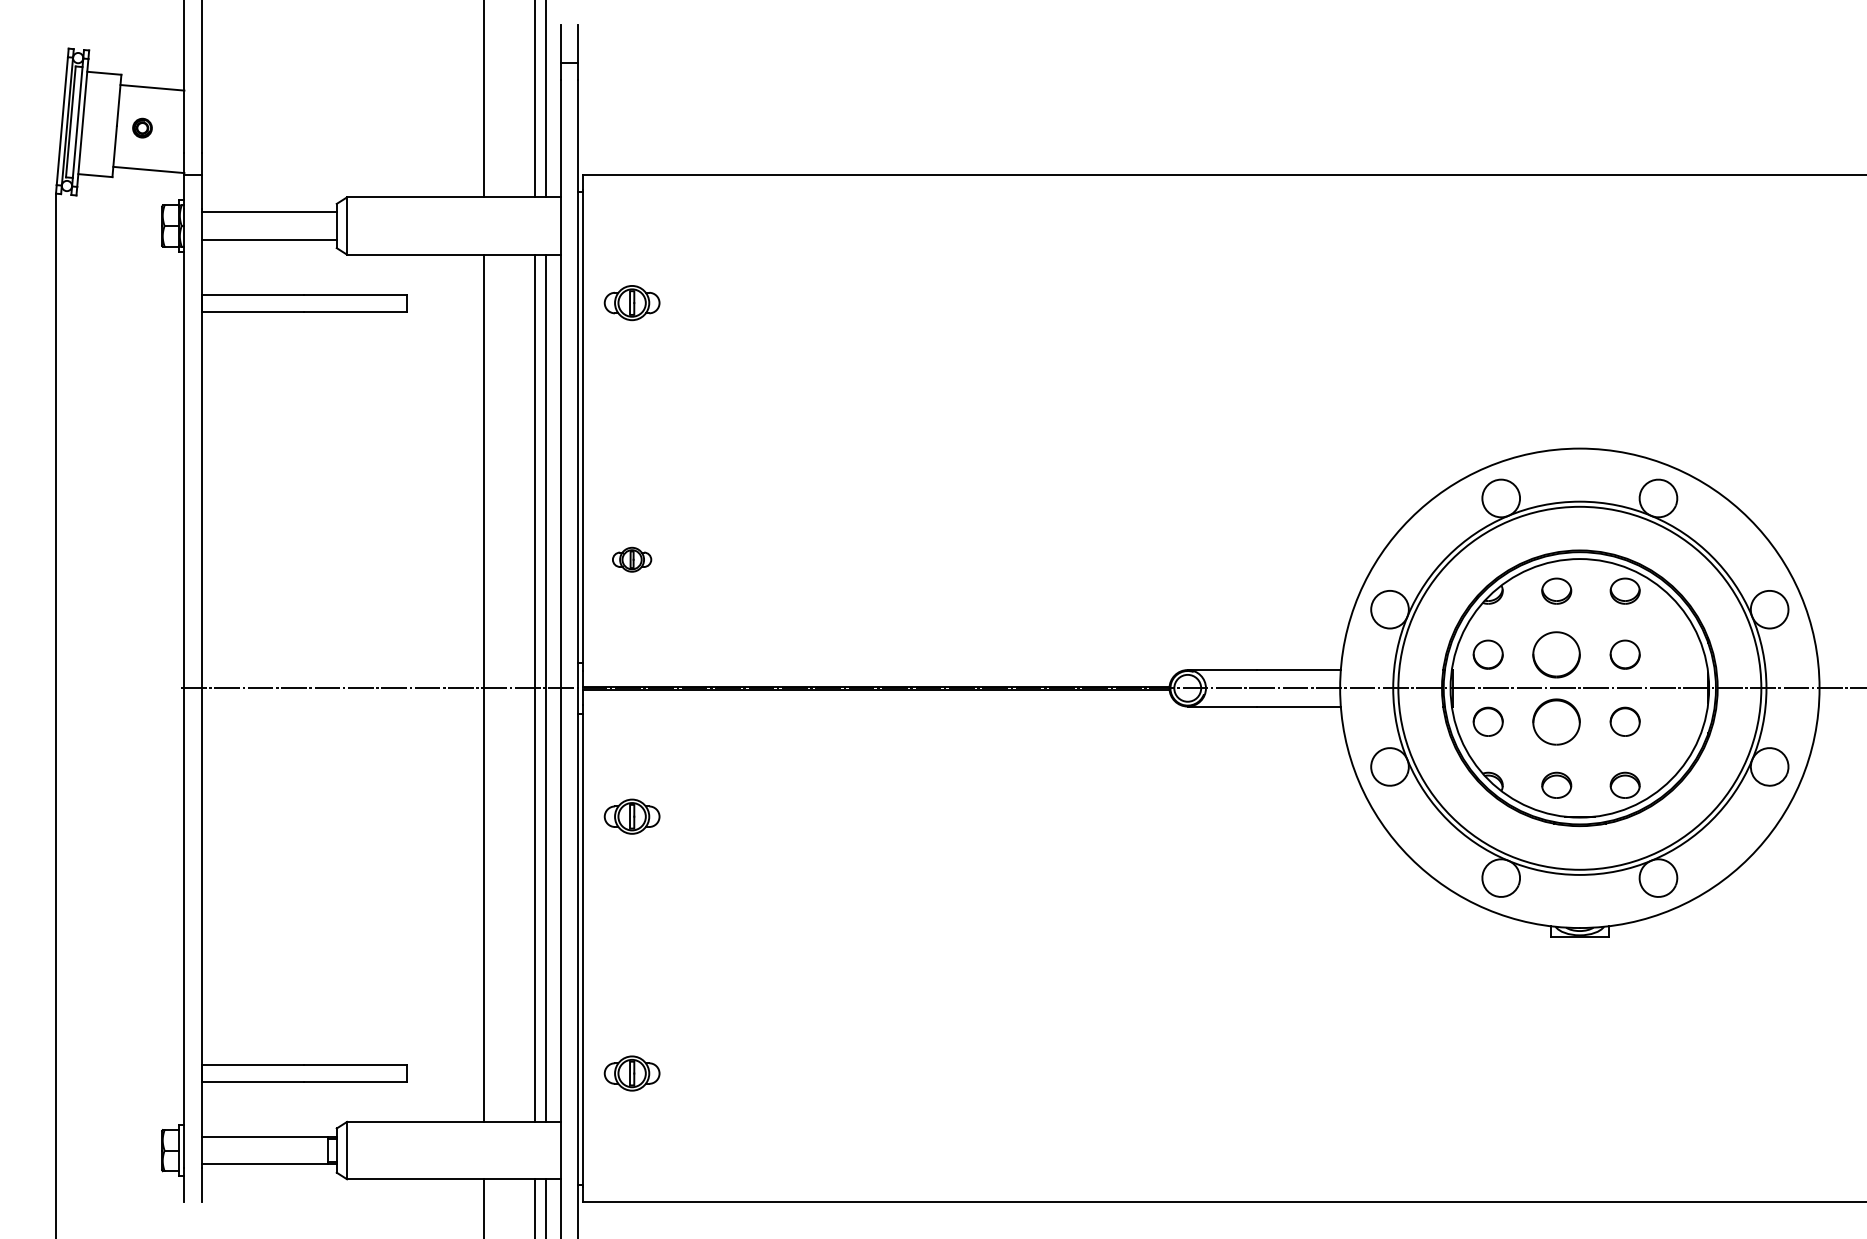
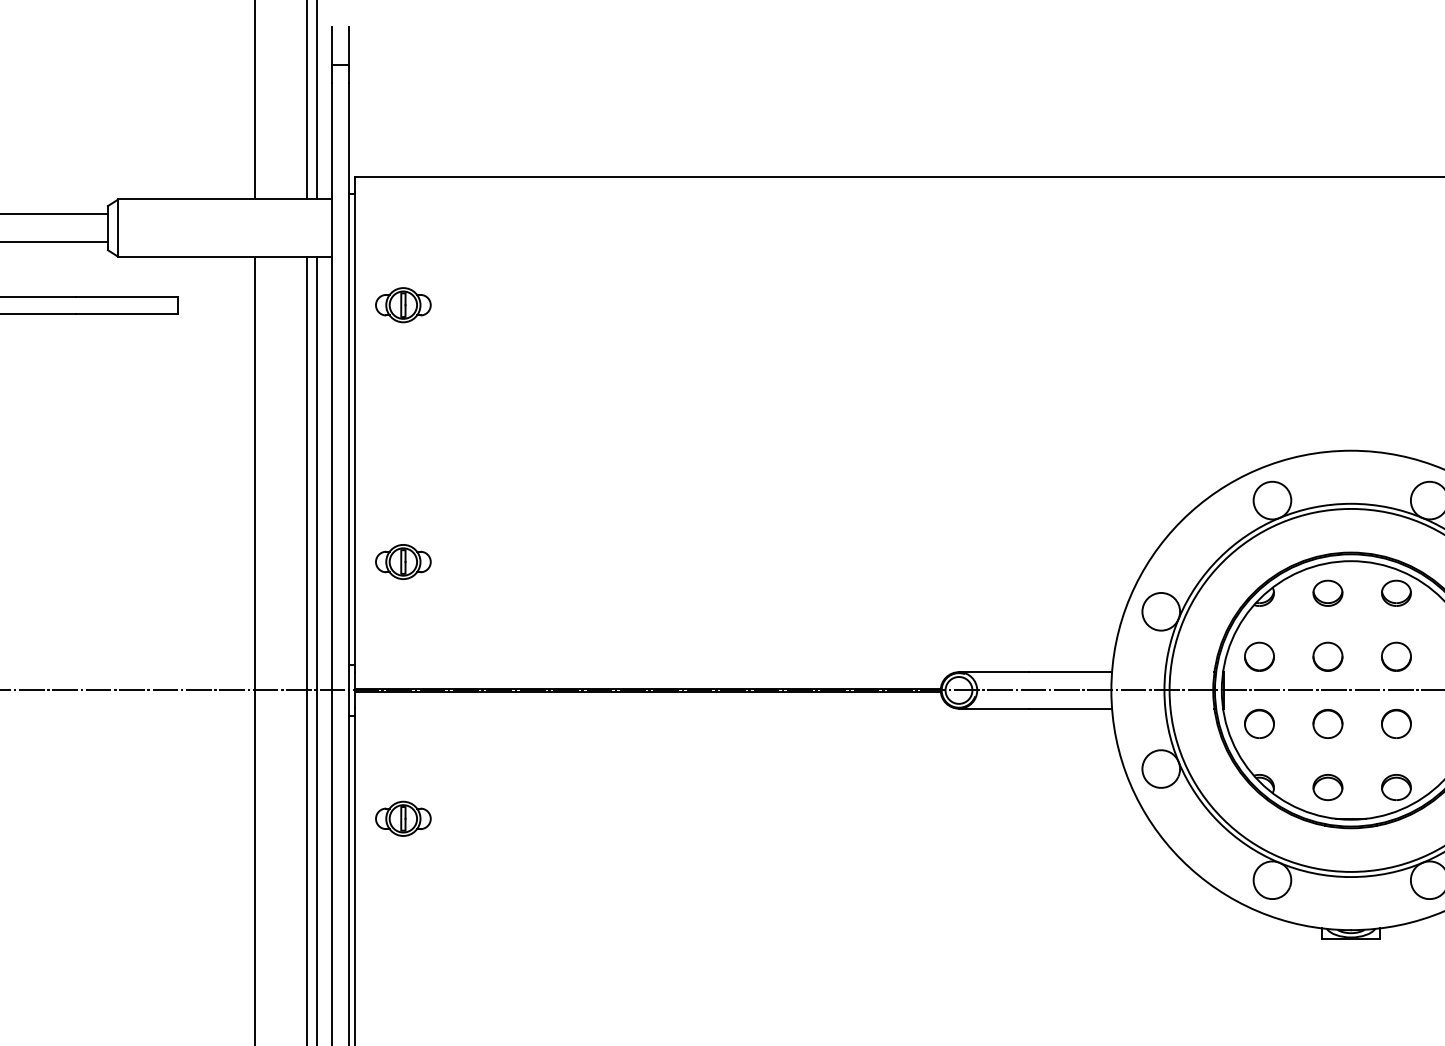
part: (631, 559) -> (402, 561), size x1.43
part: (1556, 654) -> (1327, 656), size x0.62
part: (1556, 721) -> (1327, 723), size x0.62

